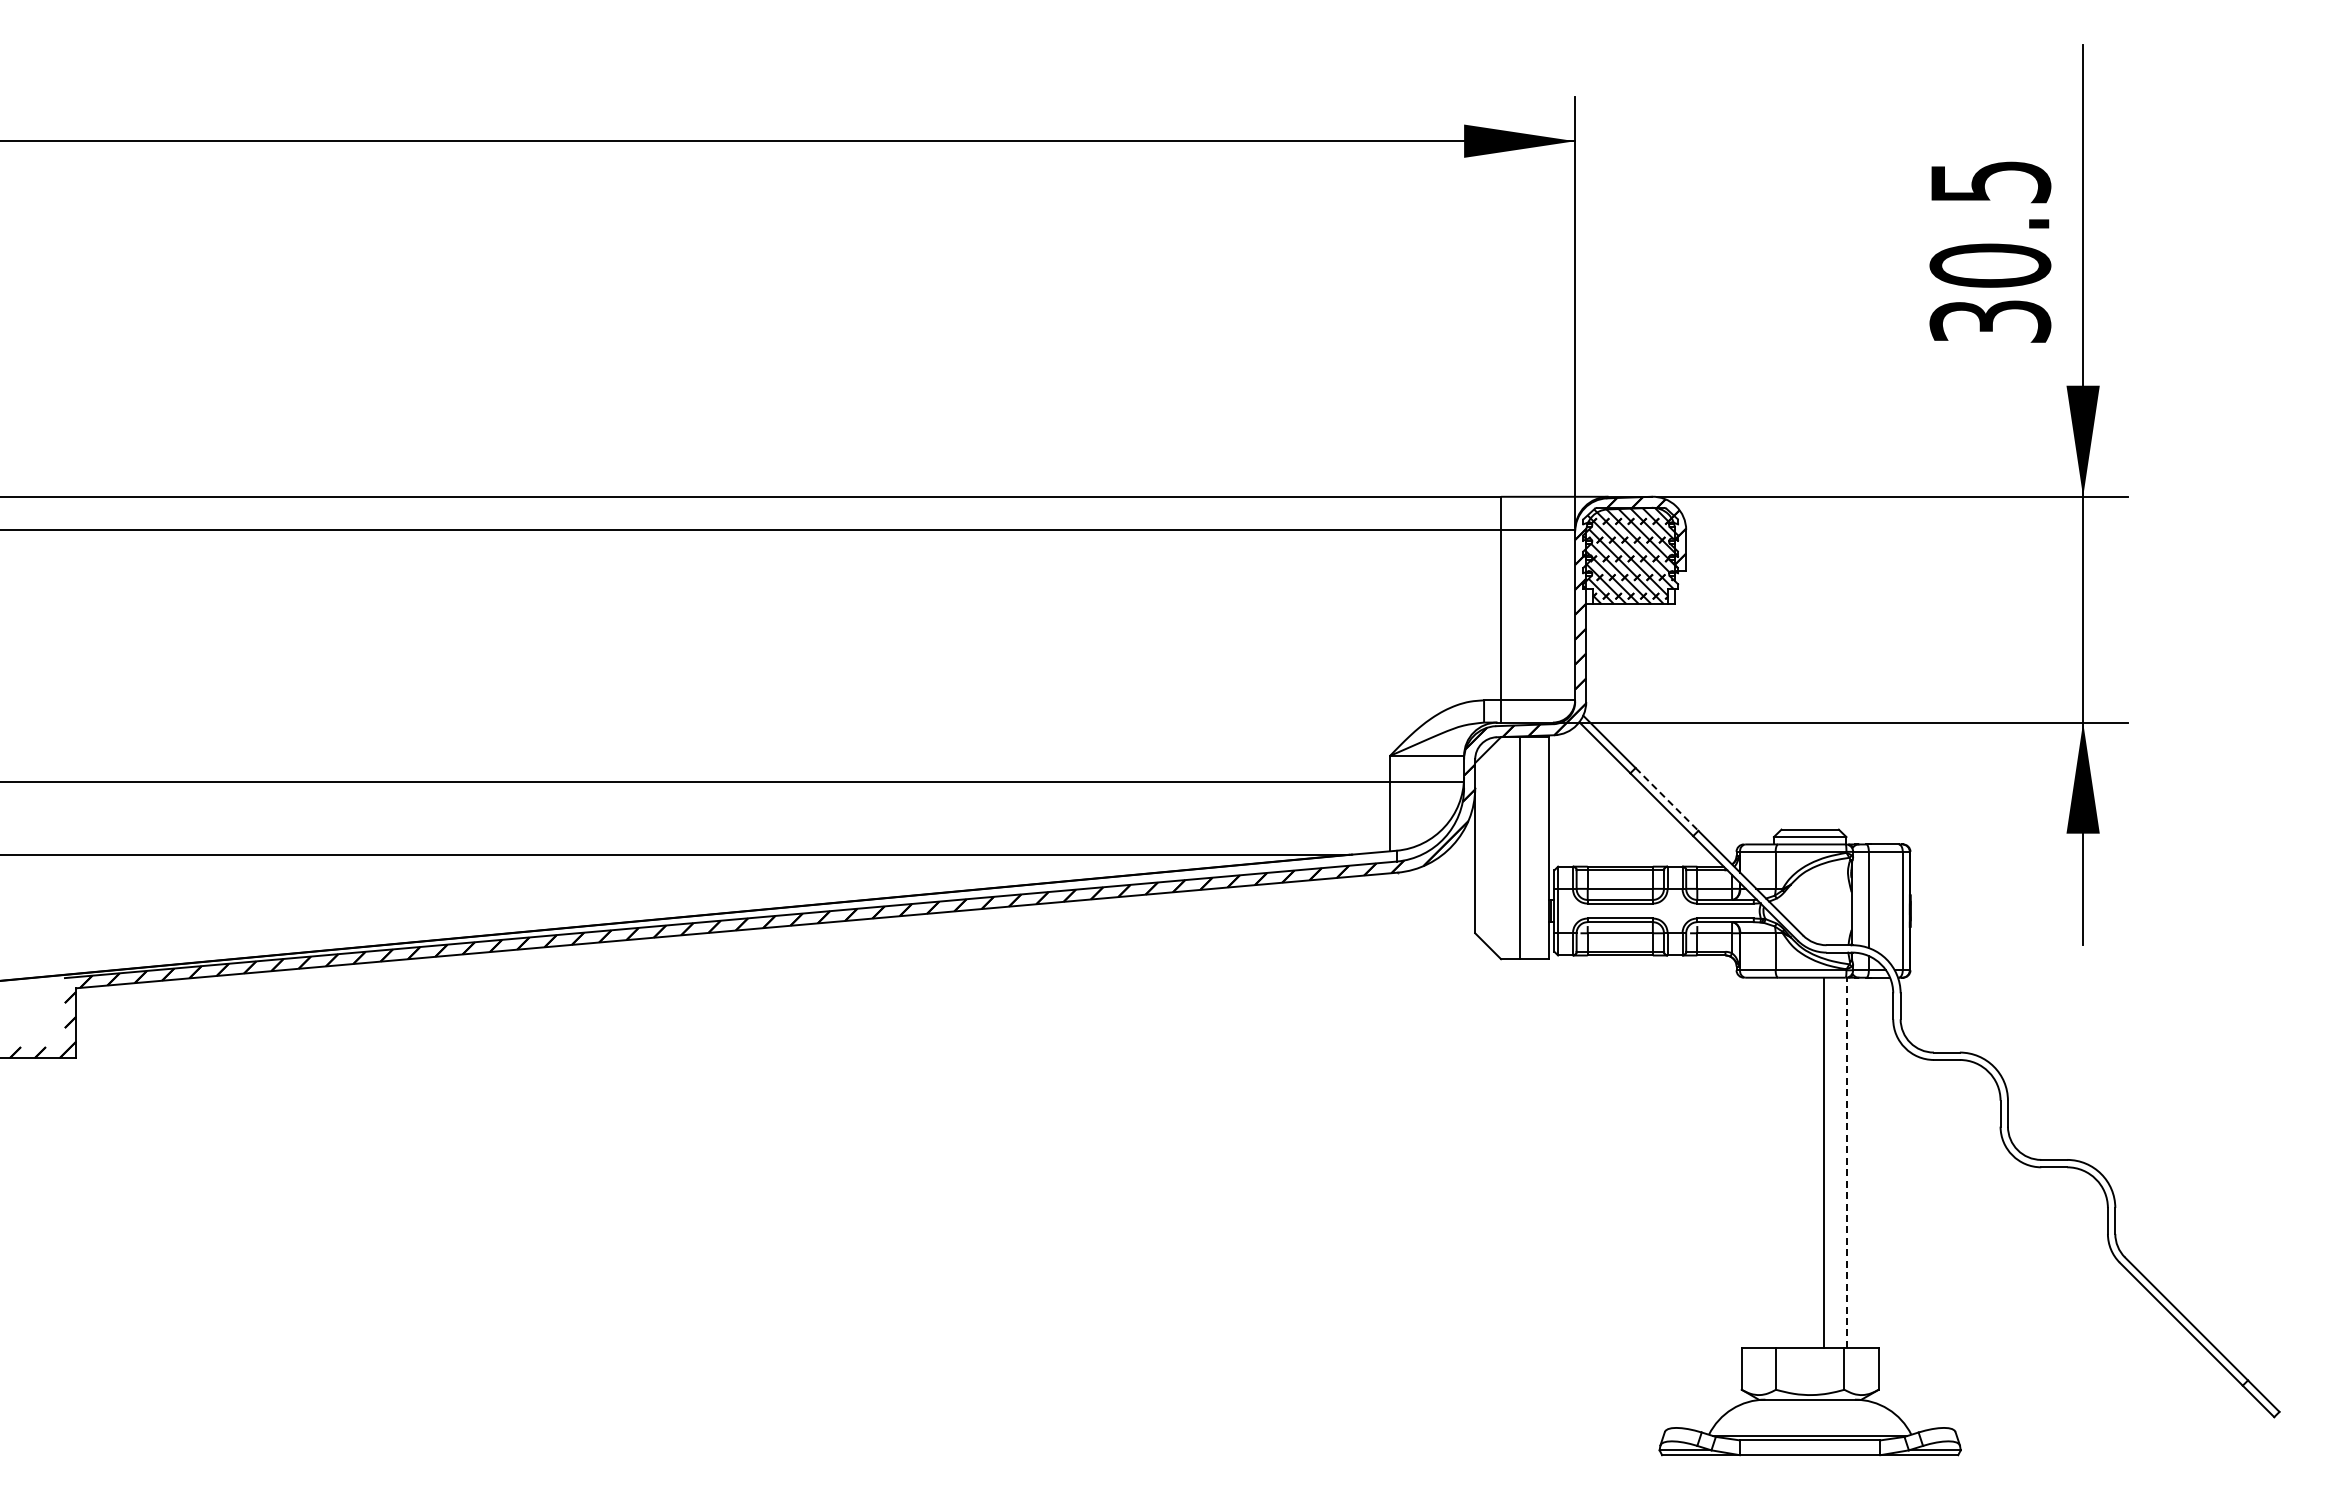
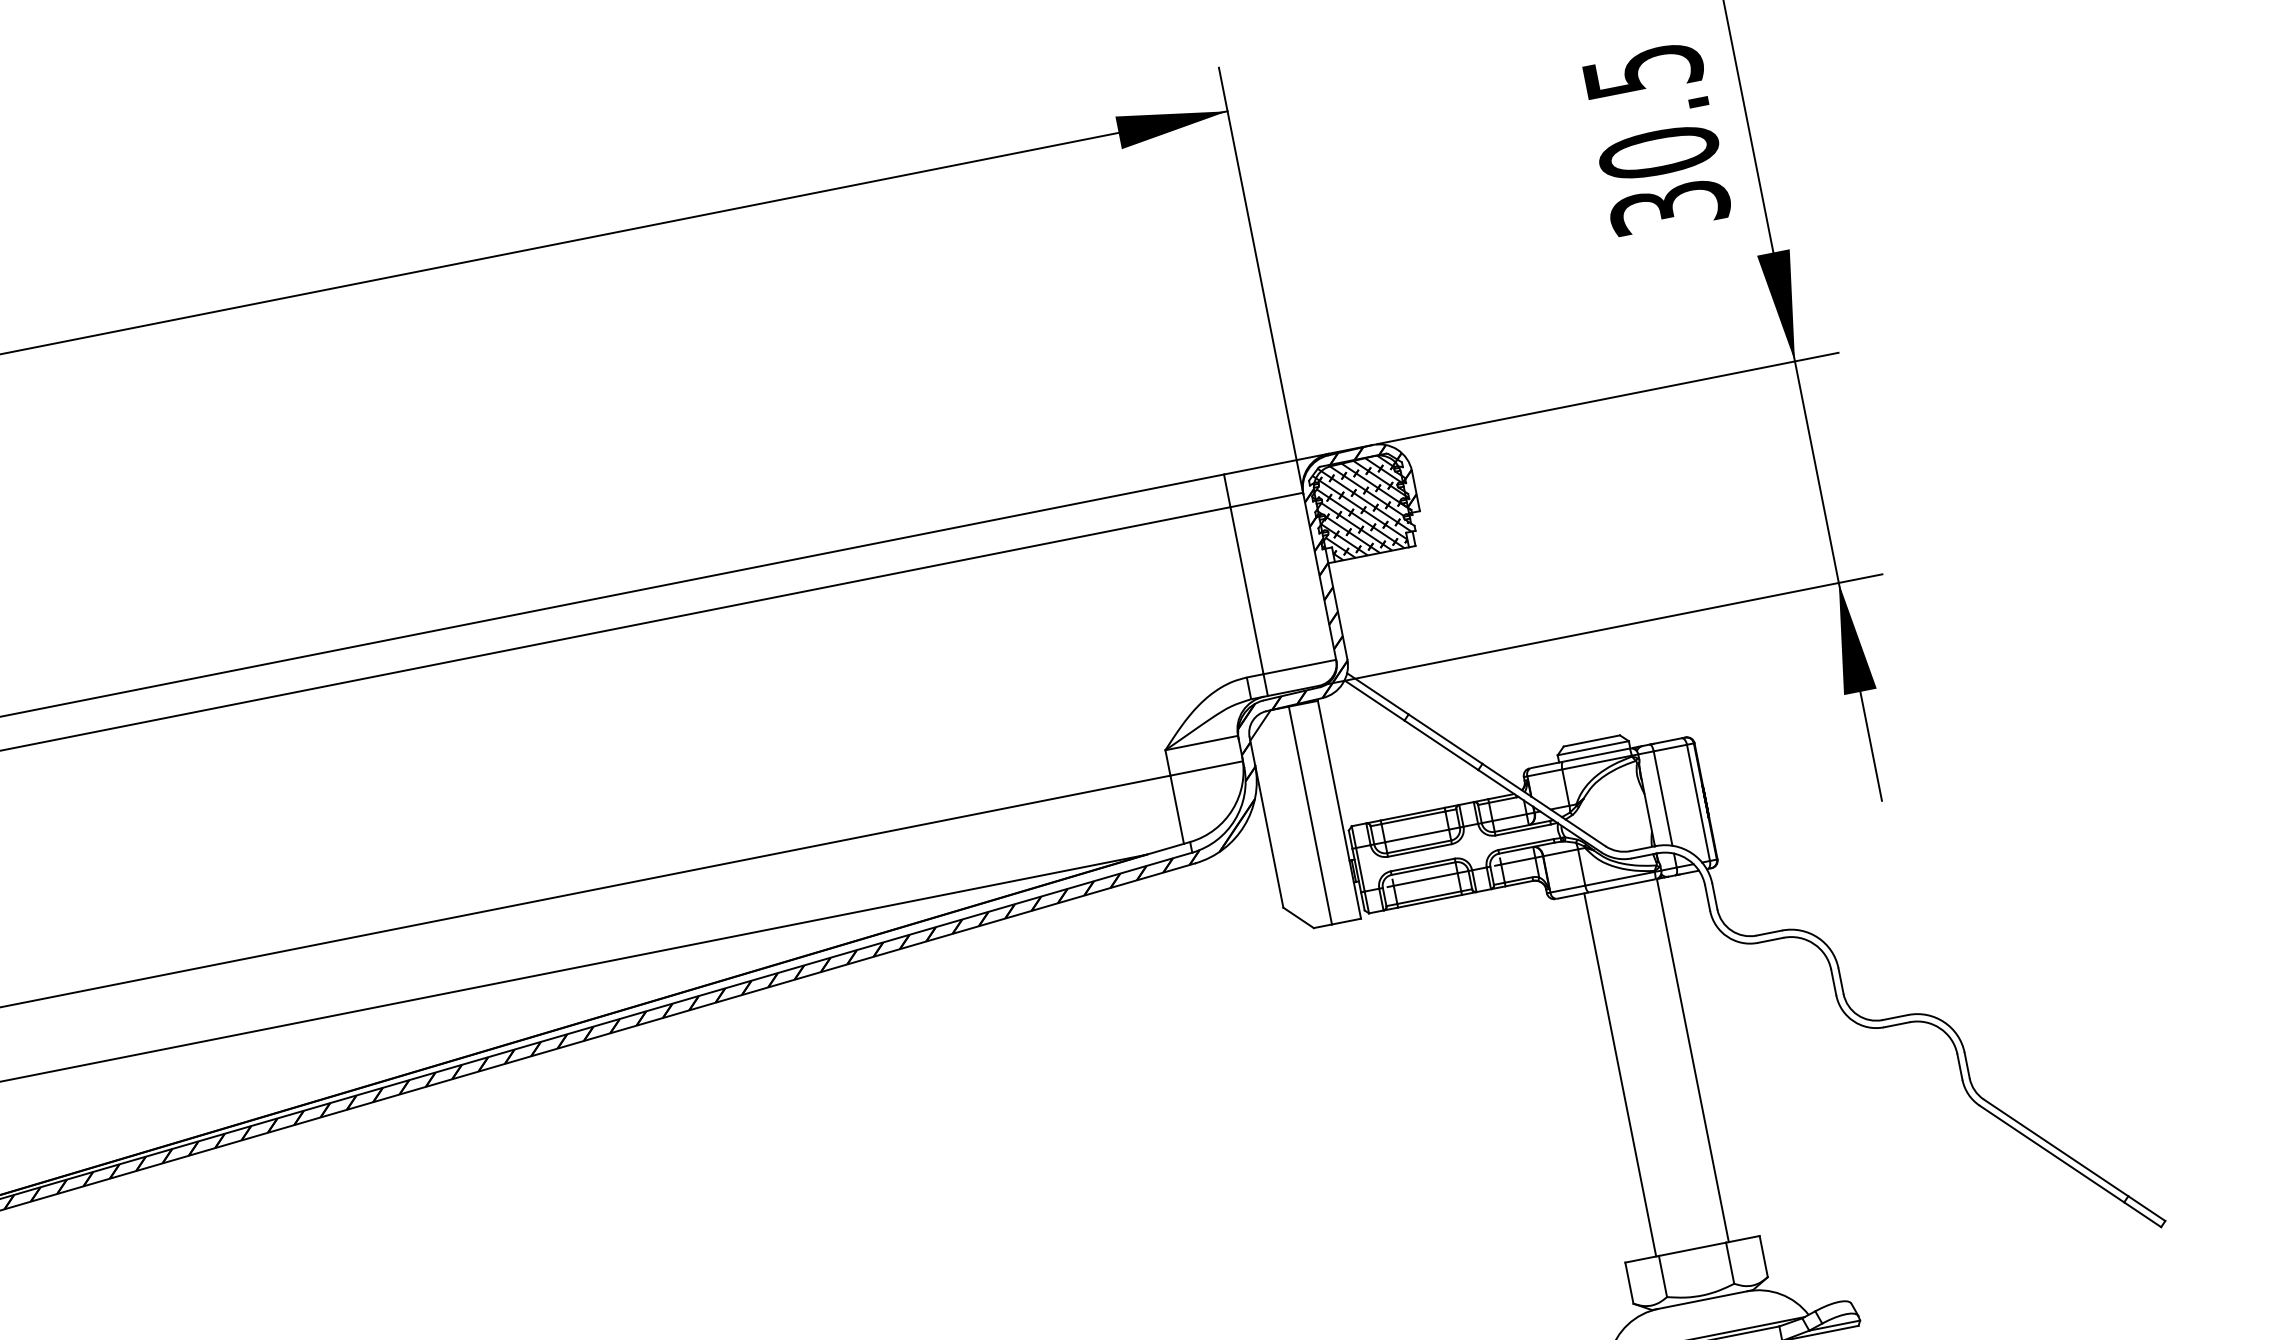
line: (1667, 799) -> (1446, 739), dashed -> solid
line: (1824, 1162) -> (1620, 1074), moved
line: (1847, 1162) -> (1693, 1060), dashed -> solid

